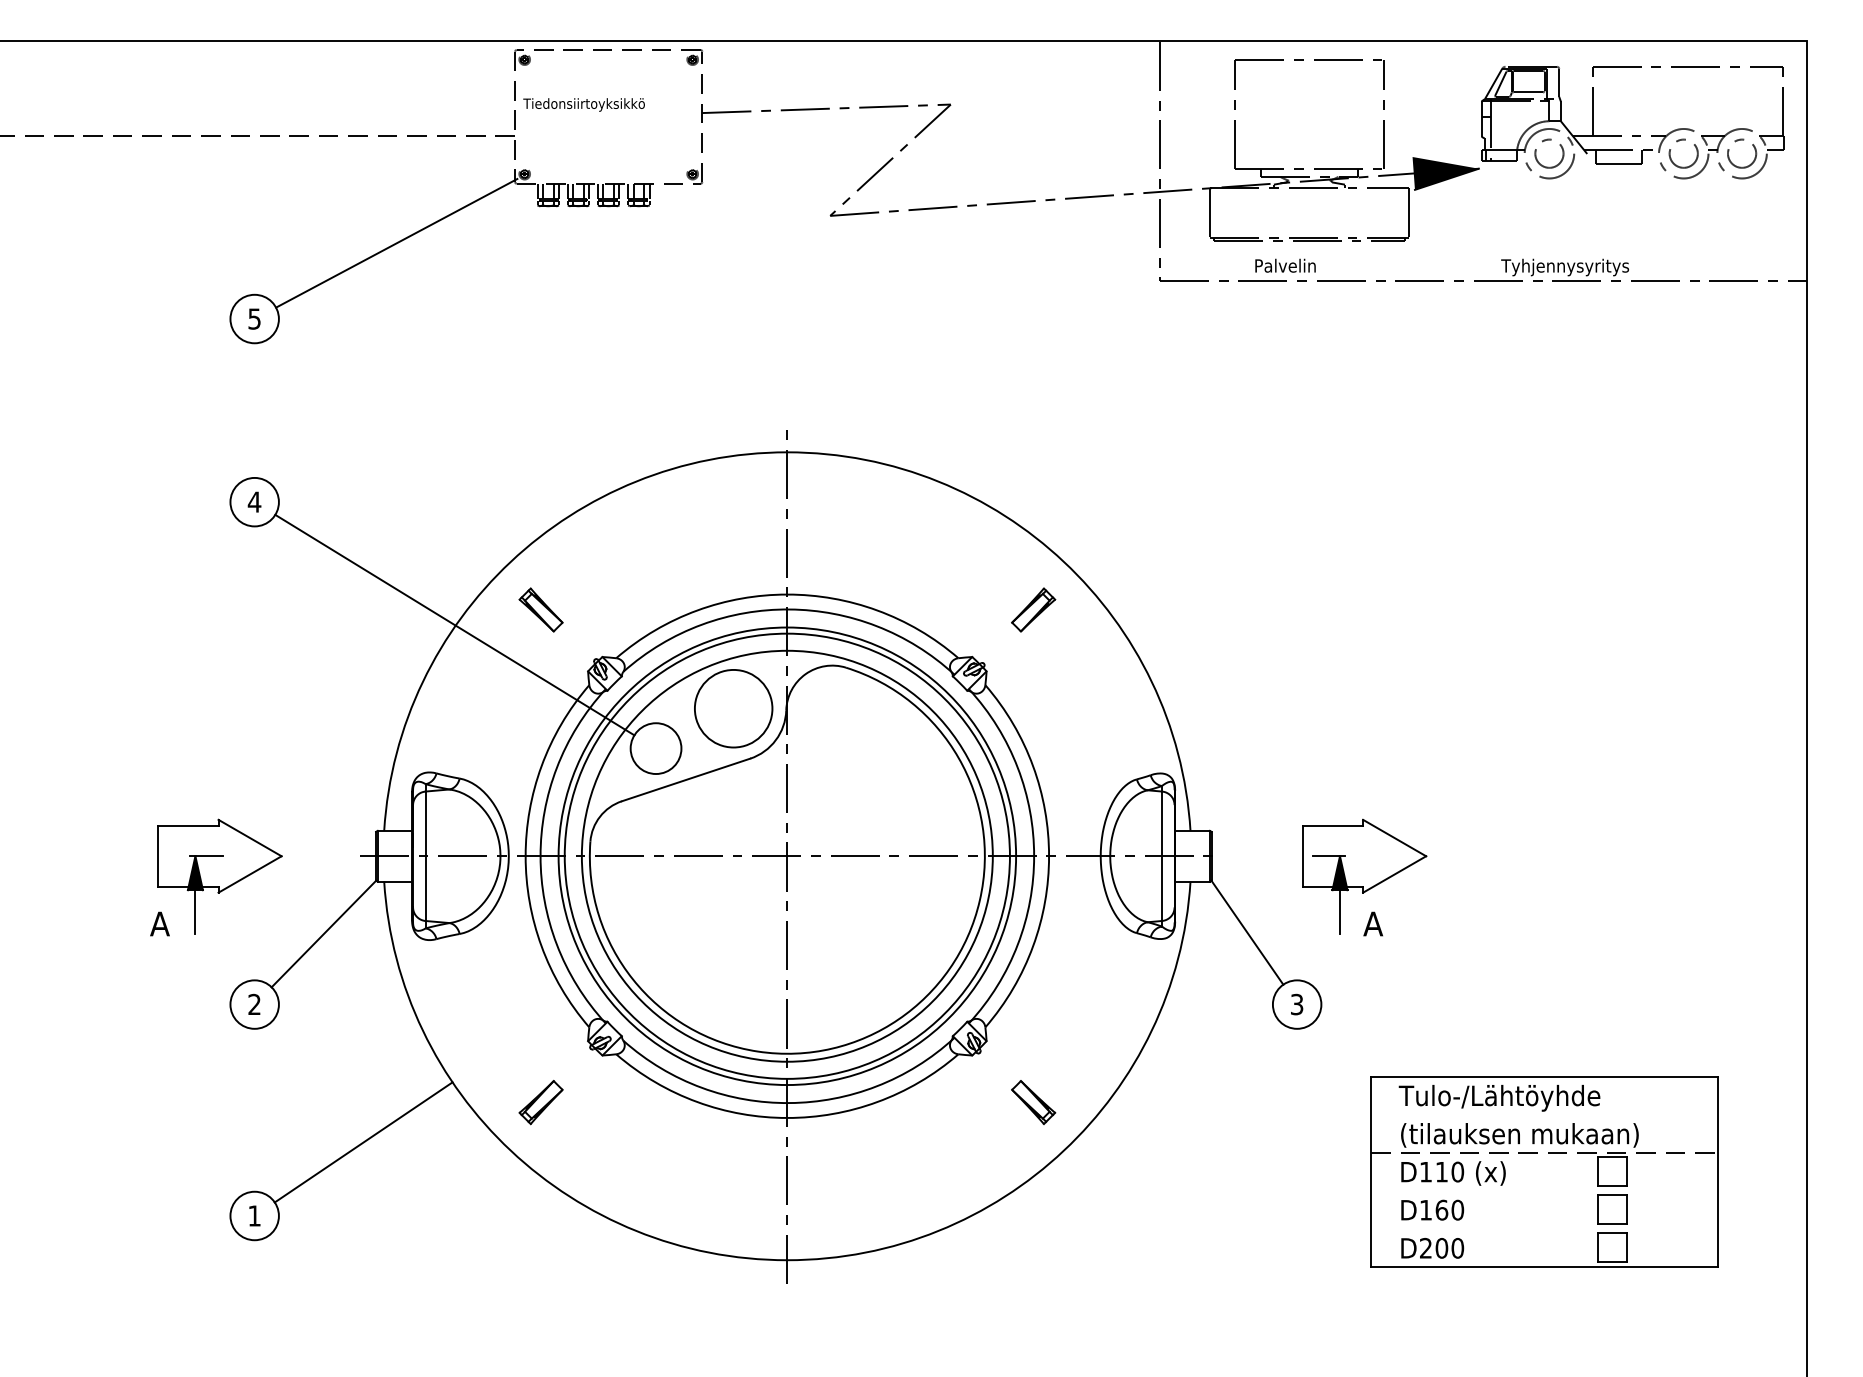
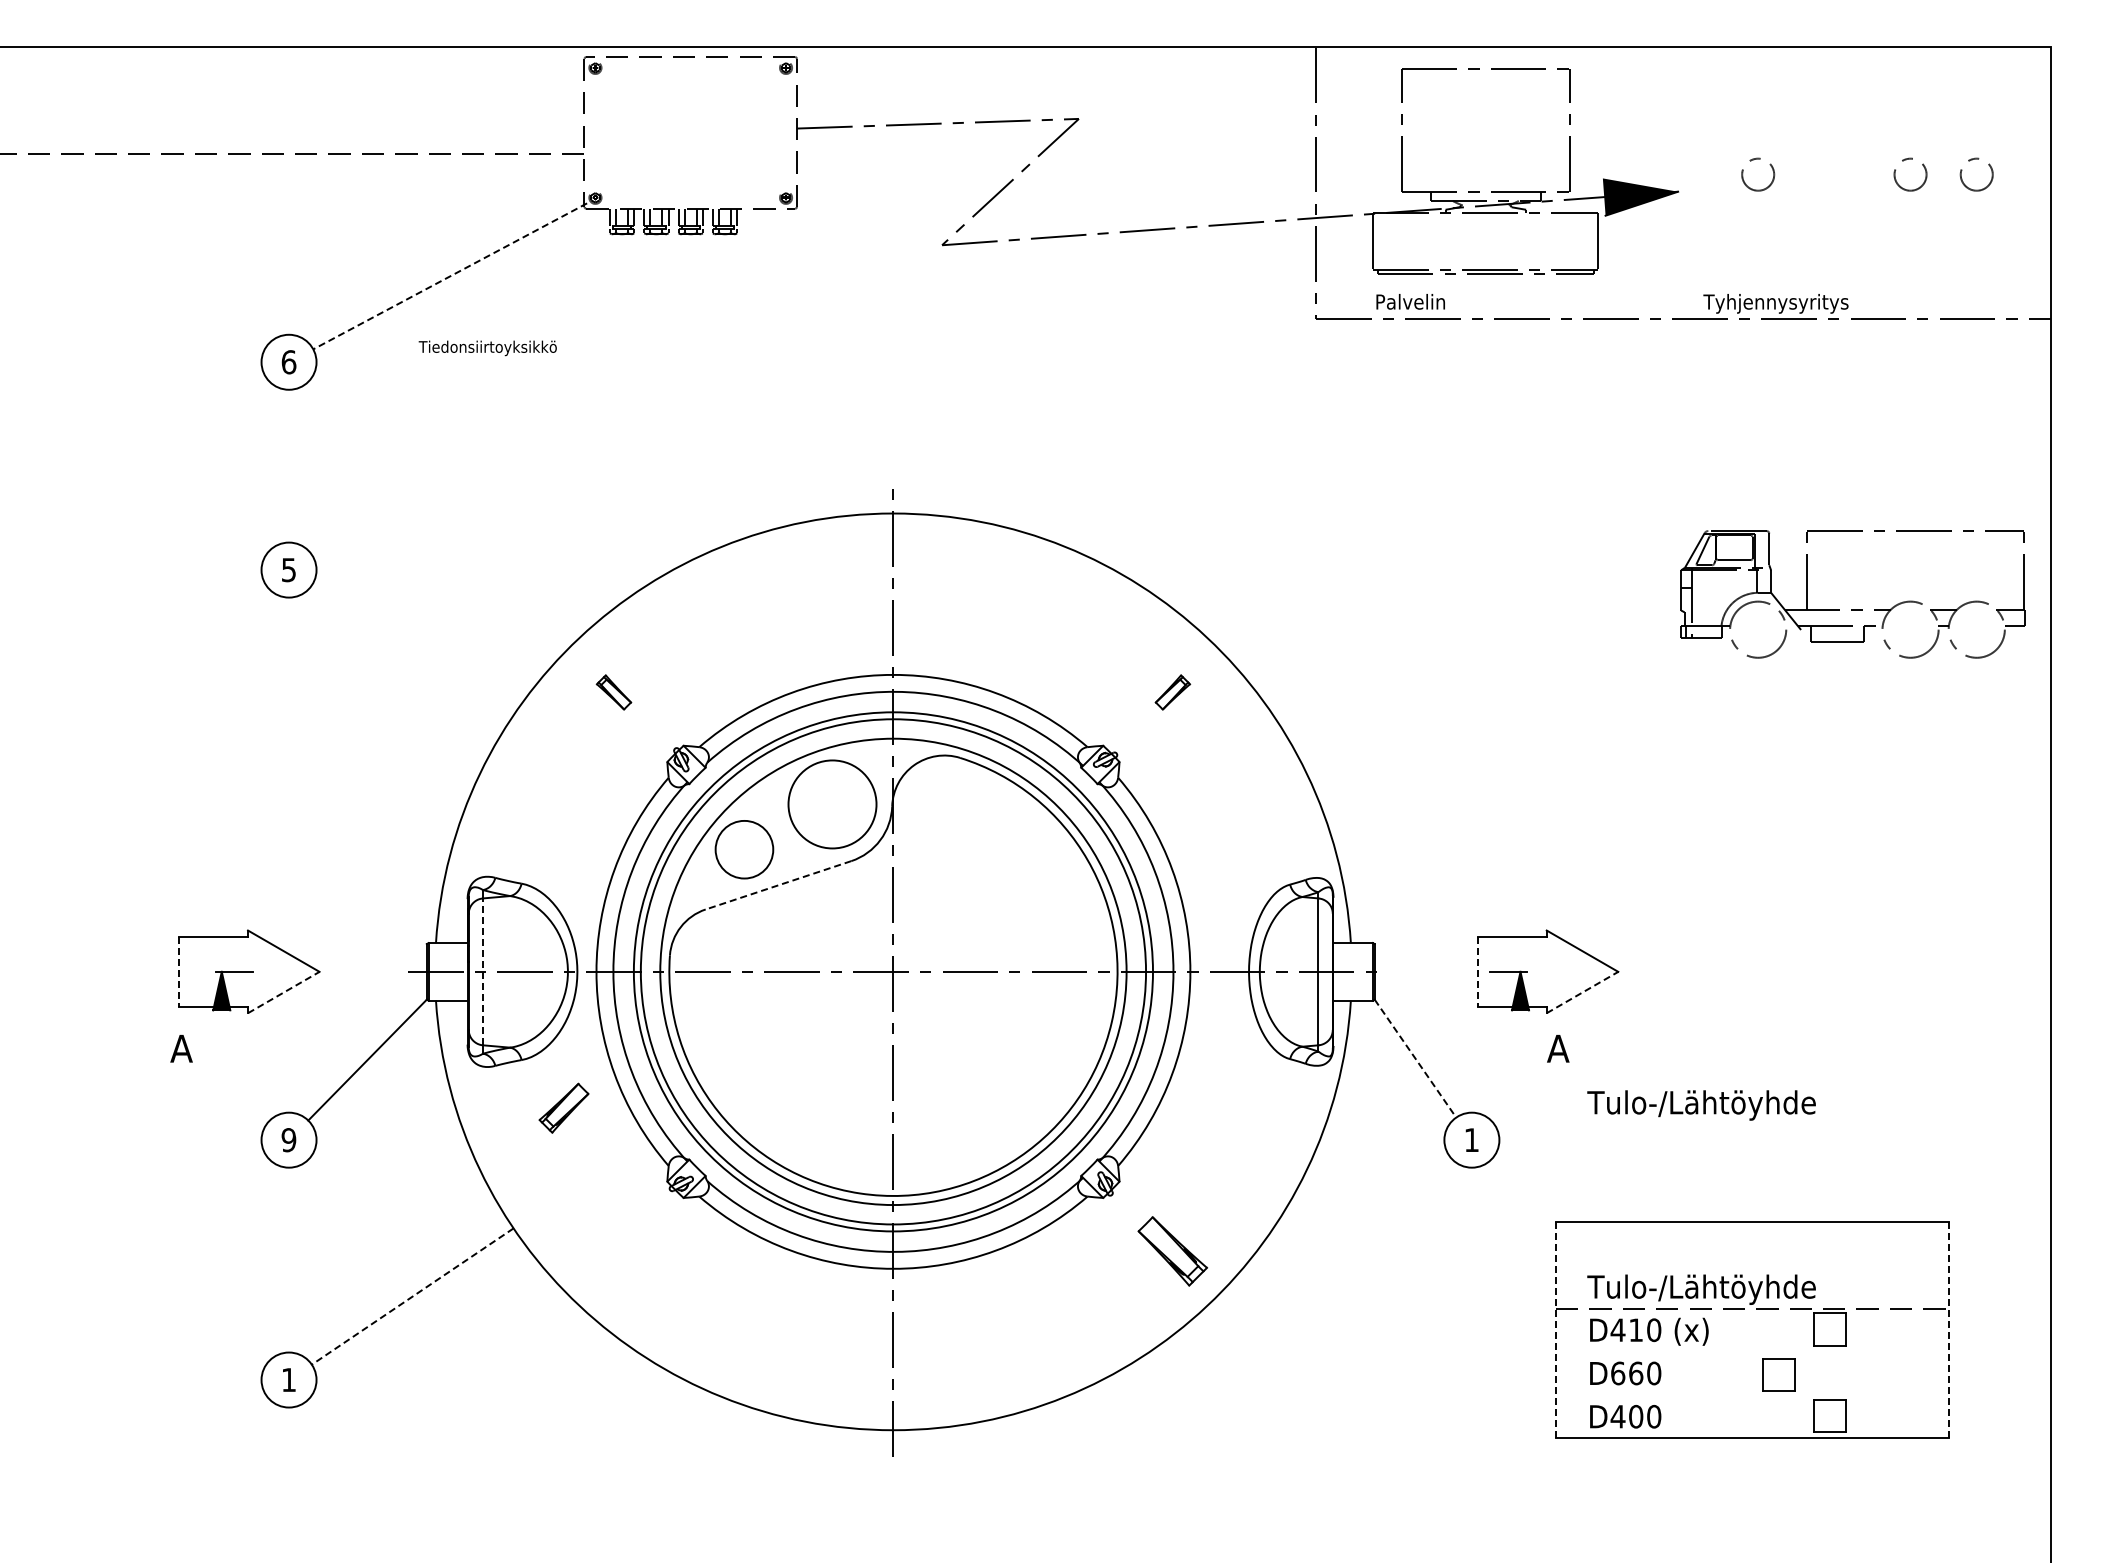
text: (583, 105) -> (487, 348), moved
part: (1632, 135) -> (1852, 609), moved
line: (396, 243) -> (449, 276), solid -> dashed
text: (1285, 265) -> (1410, 301), moved
text: (254, 319) -> (288, 362), 5 -> 6
text: (254, 502) -> (288, 570), 4 -> 5
part: (540, 610) -> (613, 692), size x0.7
part: (1033, 610) -> (1172, 692), size x0.7
line: (454, 625) -> (515, 709), removed
line: (686, 780) -> (778, 885), solid -> dashed
line: (158, 855) -> (179, 971), solid -> dashed
line: (426, 855) -> (483, 971), solid -> dashed
line: (1302, 855) -> (1478, 971), solid -> dashed
line: (250, 874) -> (284, 992), solid -> dashed
line: (1394, 874) -> (1582, 992), solid -> dashed
line: (195, 911) -> (221, 1034), removed
line: (1339, 911) -> (1520, 1034), removed
line: (1247, 932) -> (1415, 1058), solid -> dashed
text: (254, 1004) -> (288, 1140), 2 -> 9
text: (1296, 1004) -> (1471, 1140), 3 -> 1
text: (1499, 1098) -> (1701, 1105), moved
part: (540, 1101) -> (563, 1107), moved
part: (1033, 1101) -> (1172, 1250), size x1.4
text: (1518, 1136) -> (1723, 1289), (tilauksen mukaan) -> Tulo-/Lähtöyhde
line: (363, 1142) -> (412, 1296), solid -> dashed
line: (1370, 1171) -> (1555, 1329), solid -> dashed
text: (1425, 1171) -> (1617, 1329), D110 -> D410
line: (1717, 1171) -> (1948, 1329), solid -> dashed
part: (1612, 1209) -> (1778, 1374), moved
text: (1426, 1210) -> (1618, 1373), D160 -> D660
text: (1425, 1248) -> (1617, 1416), D200 -> D400

